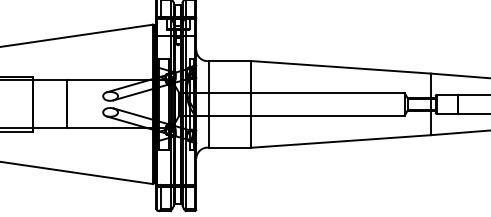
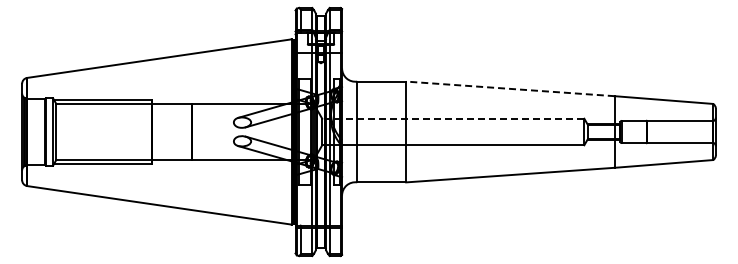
line: (341, 66) -> (510, 88), solid -> dashed
line: (291, 92) -> (452, 118), solid -> dashed

